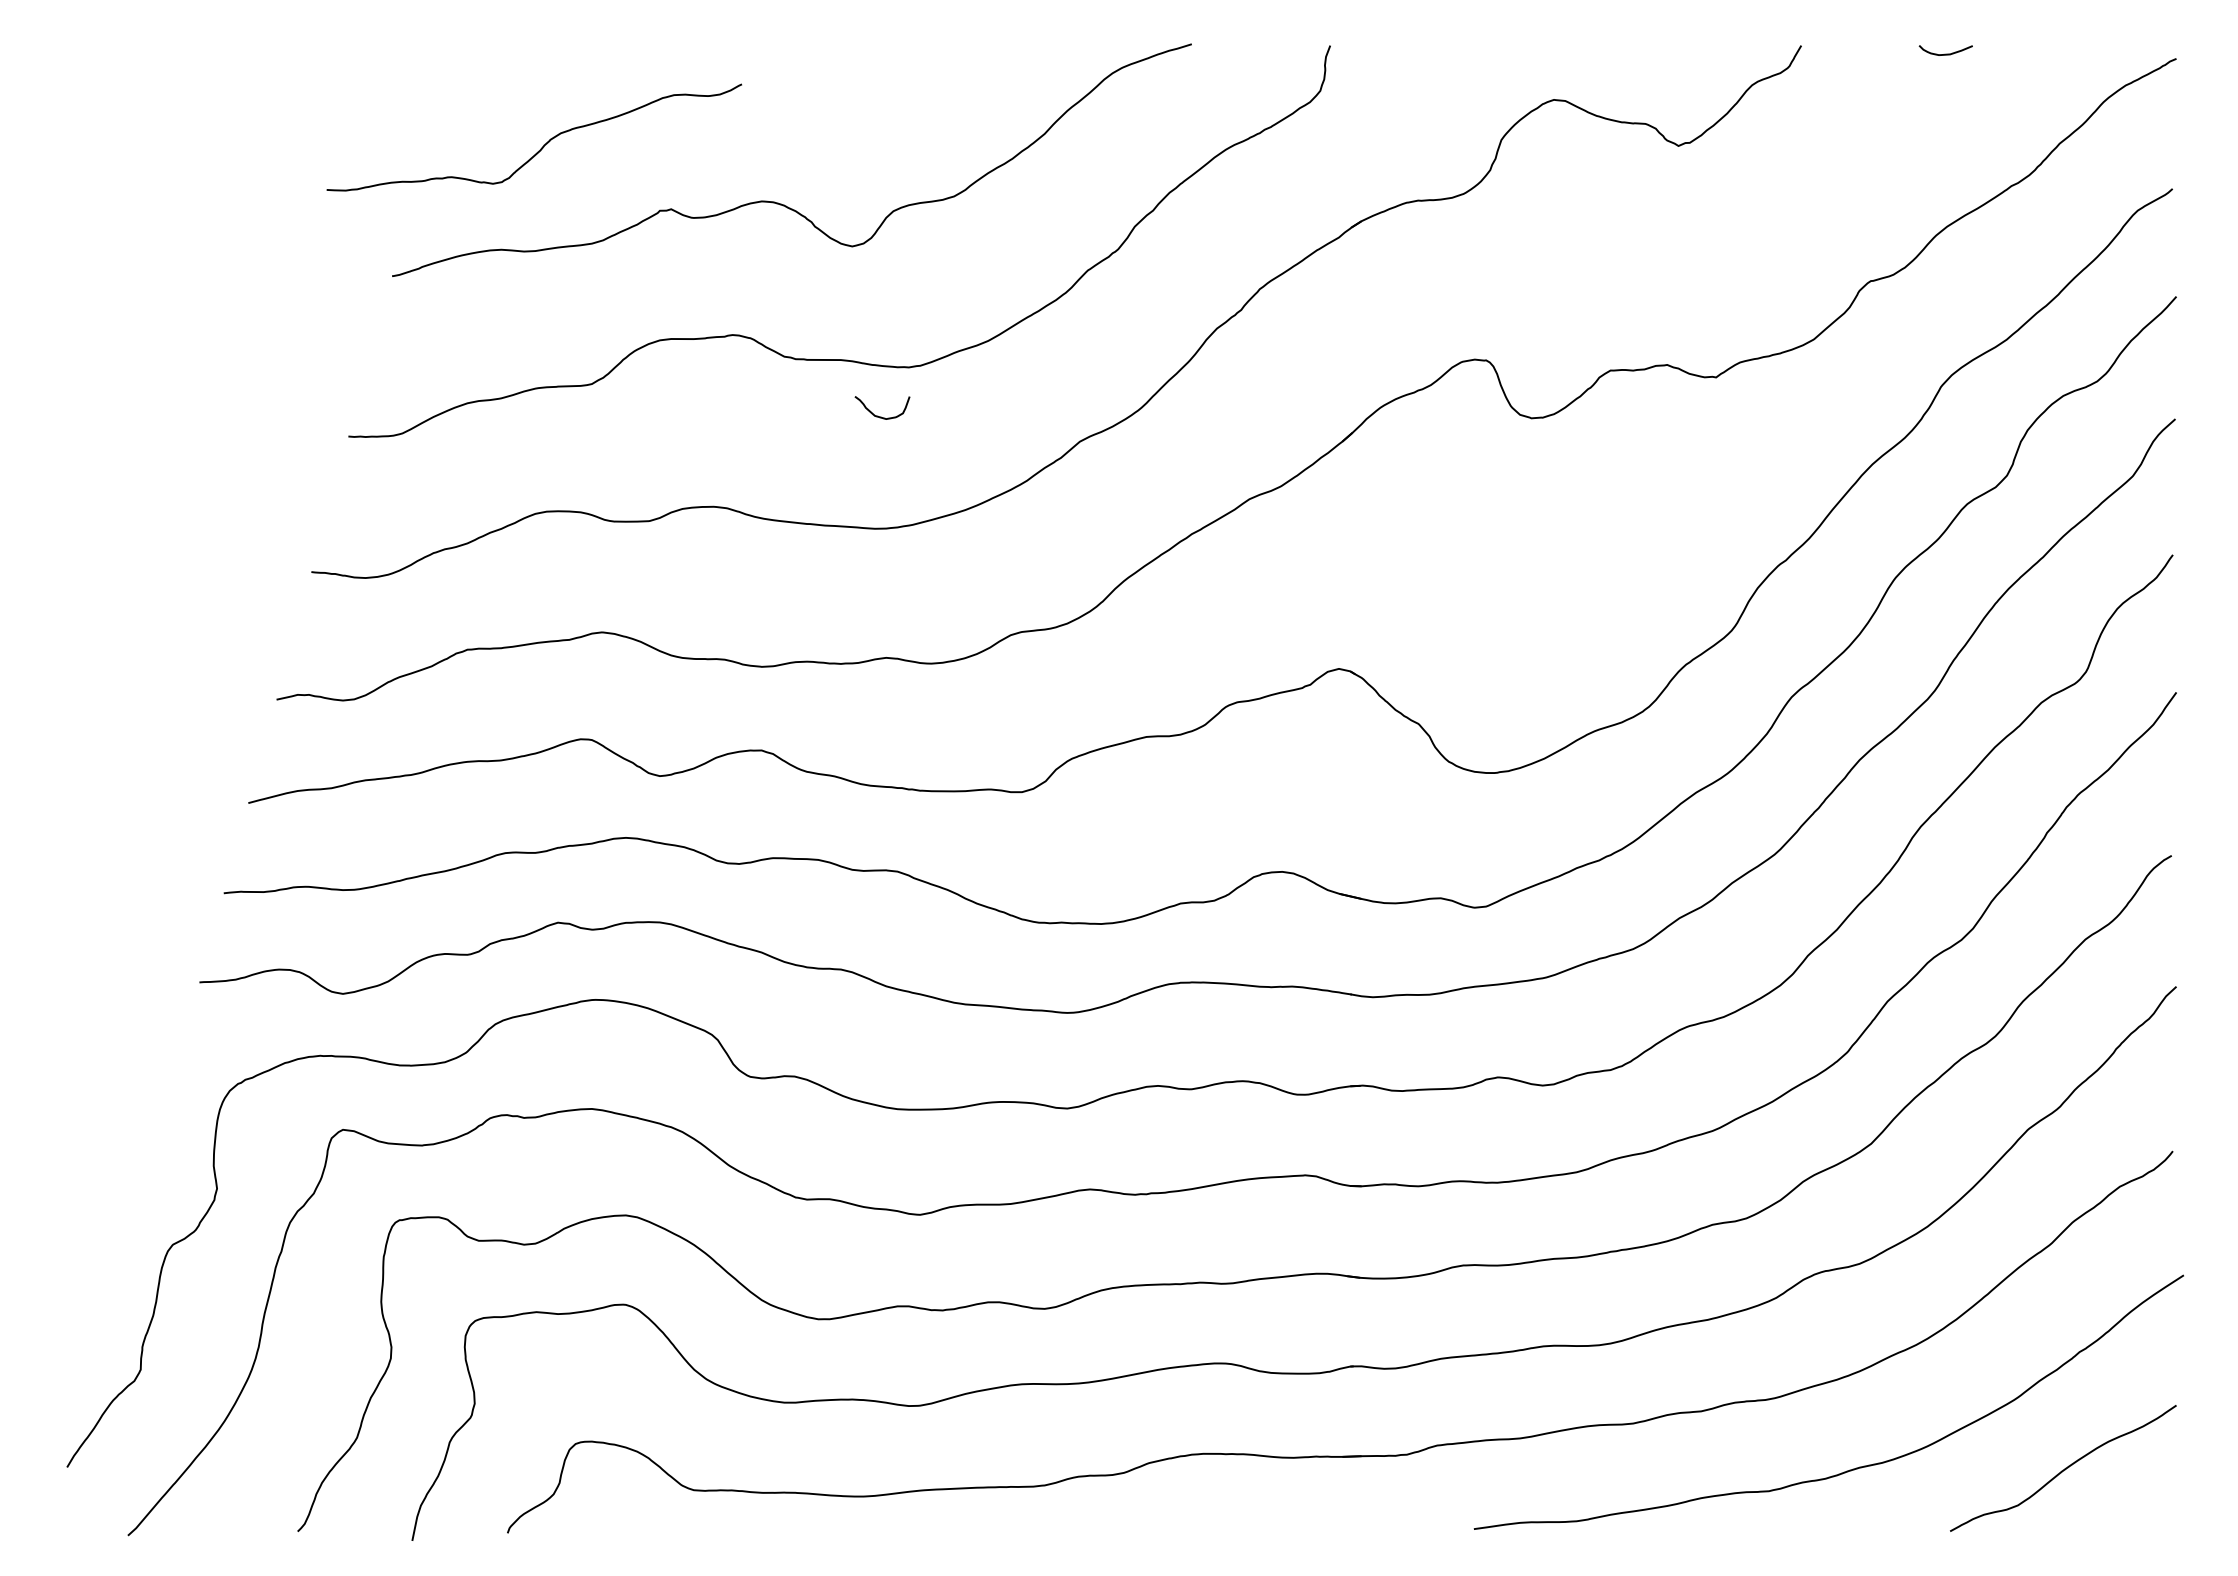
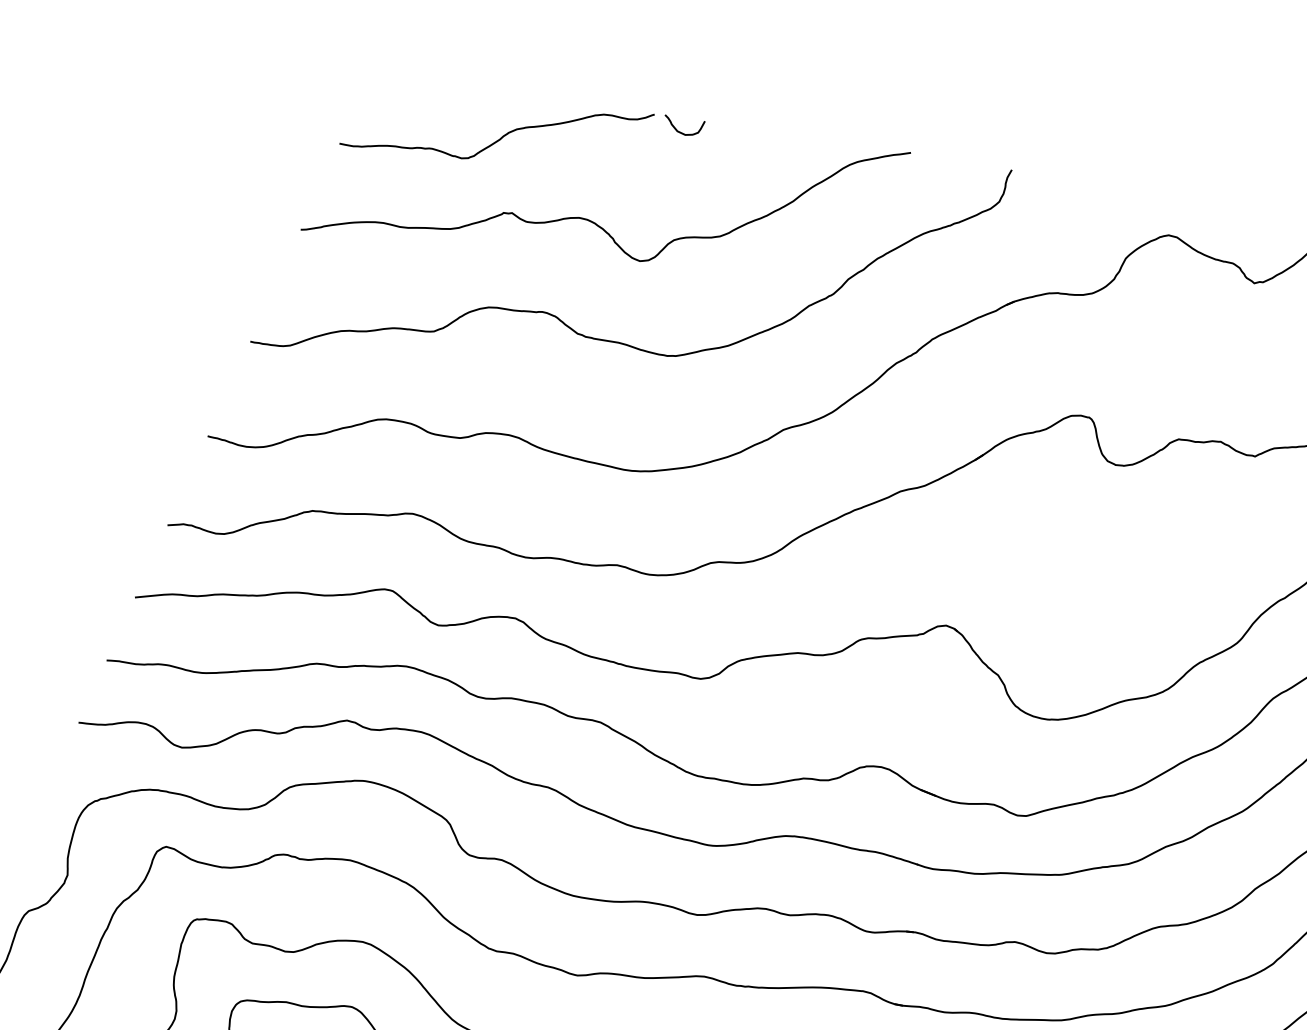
curve: (542, 146) -> (501, 136), moved
curve: (881, 416) -> (682, 132), moved

